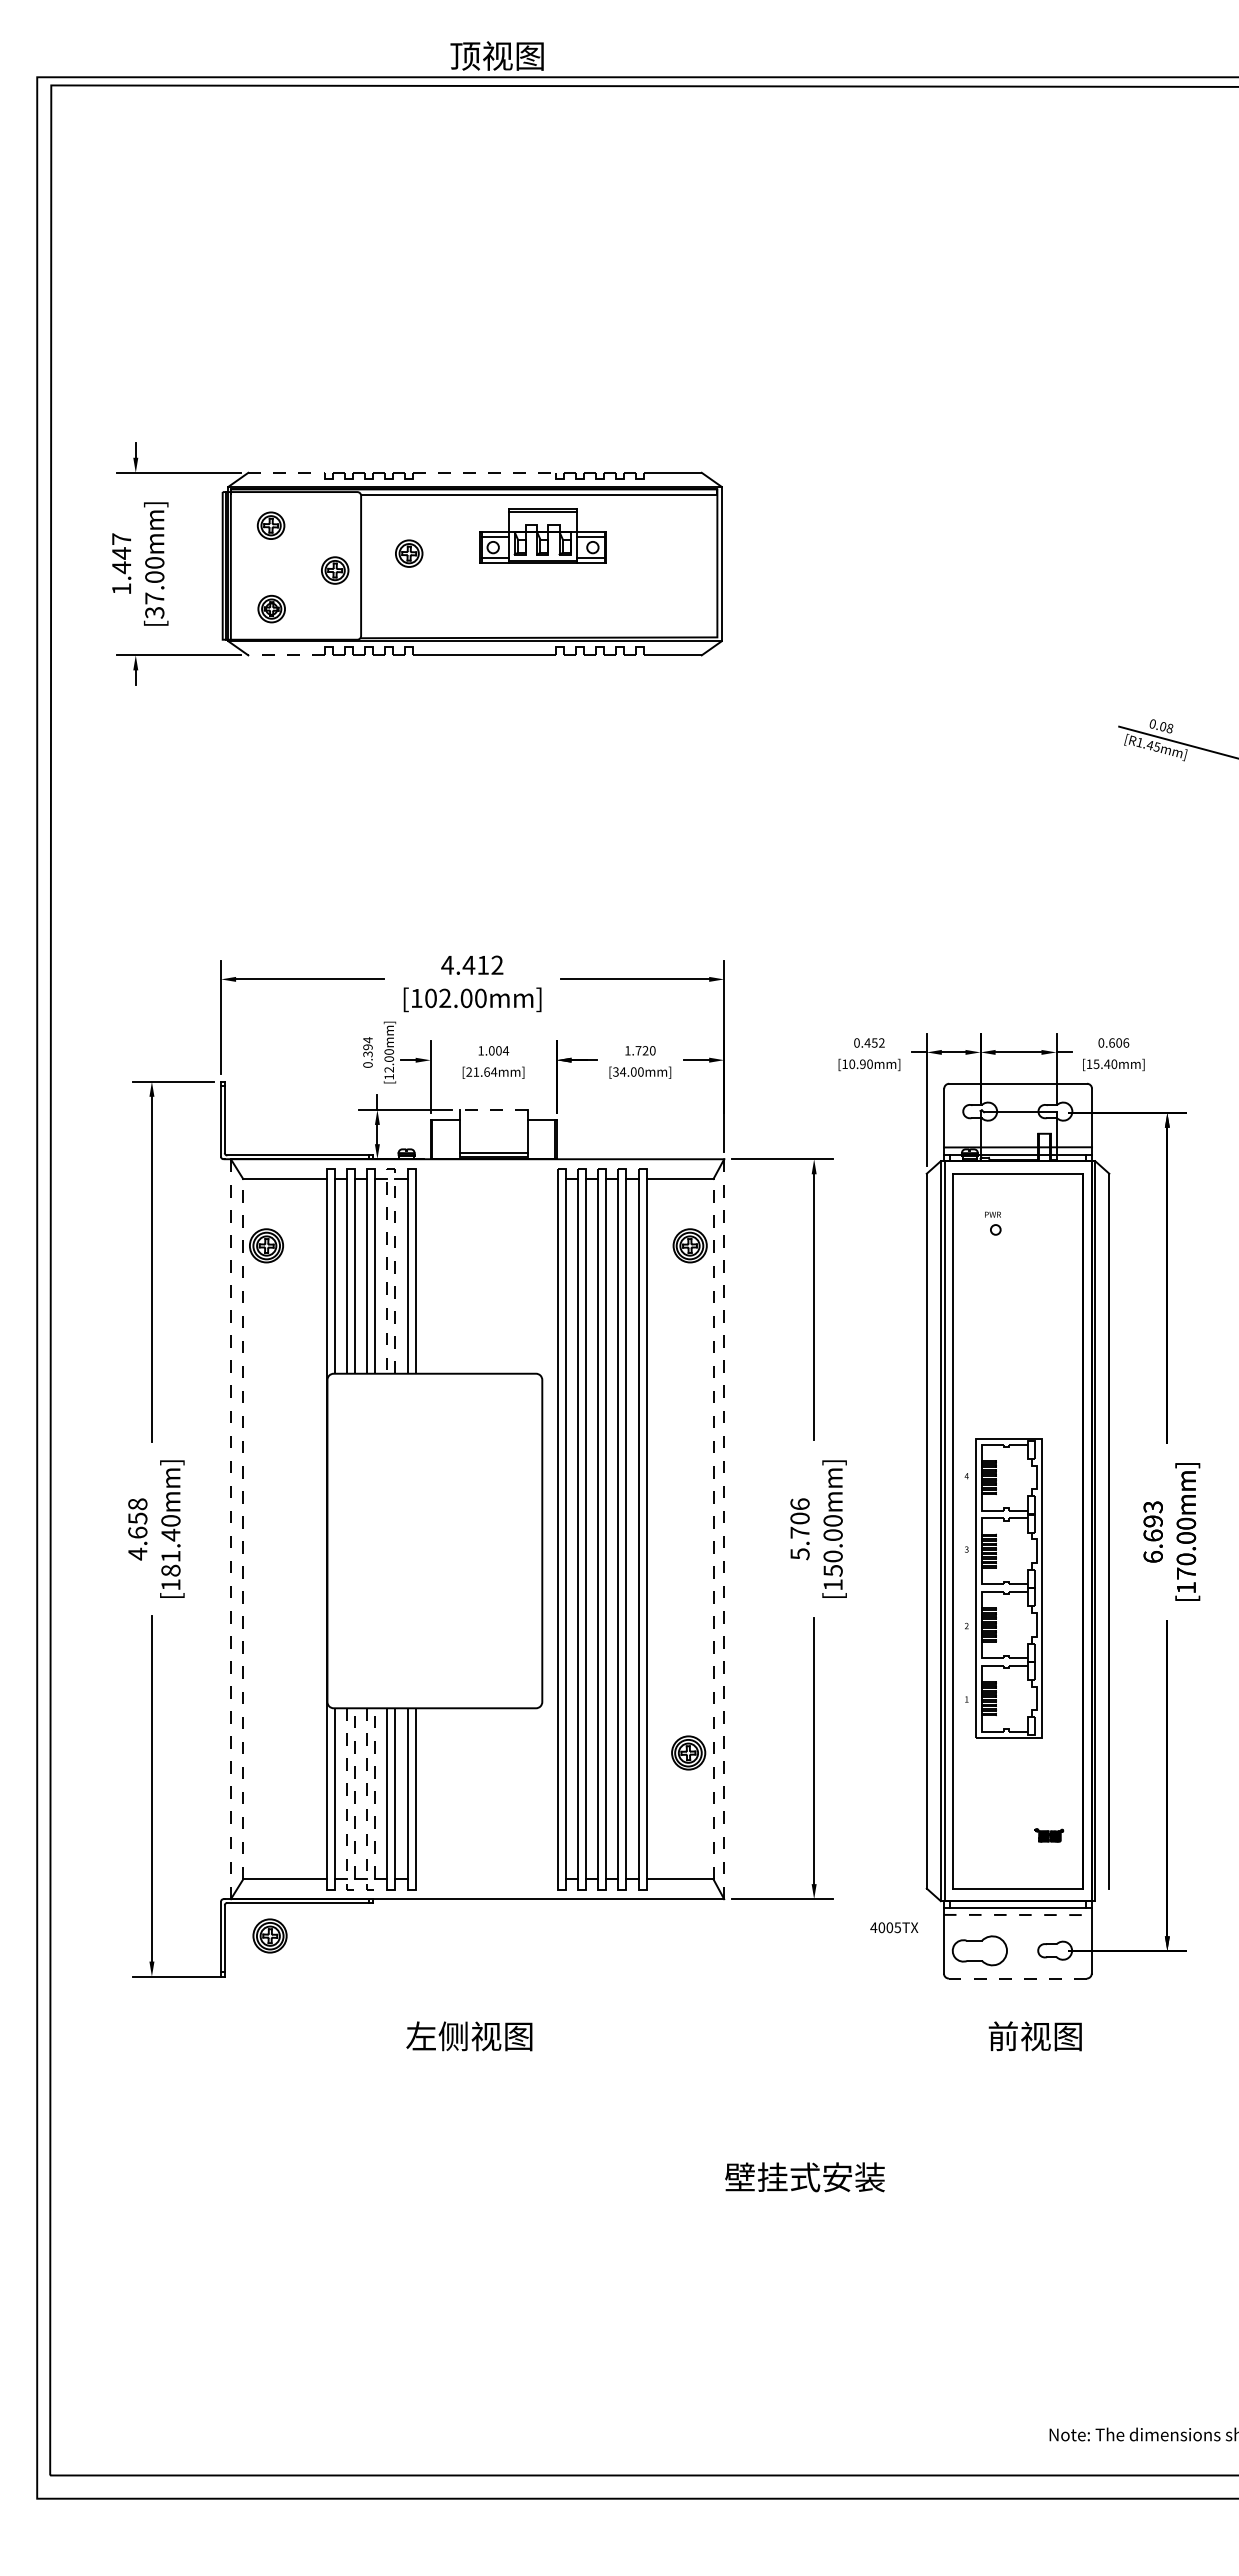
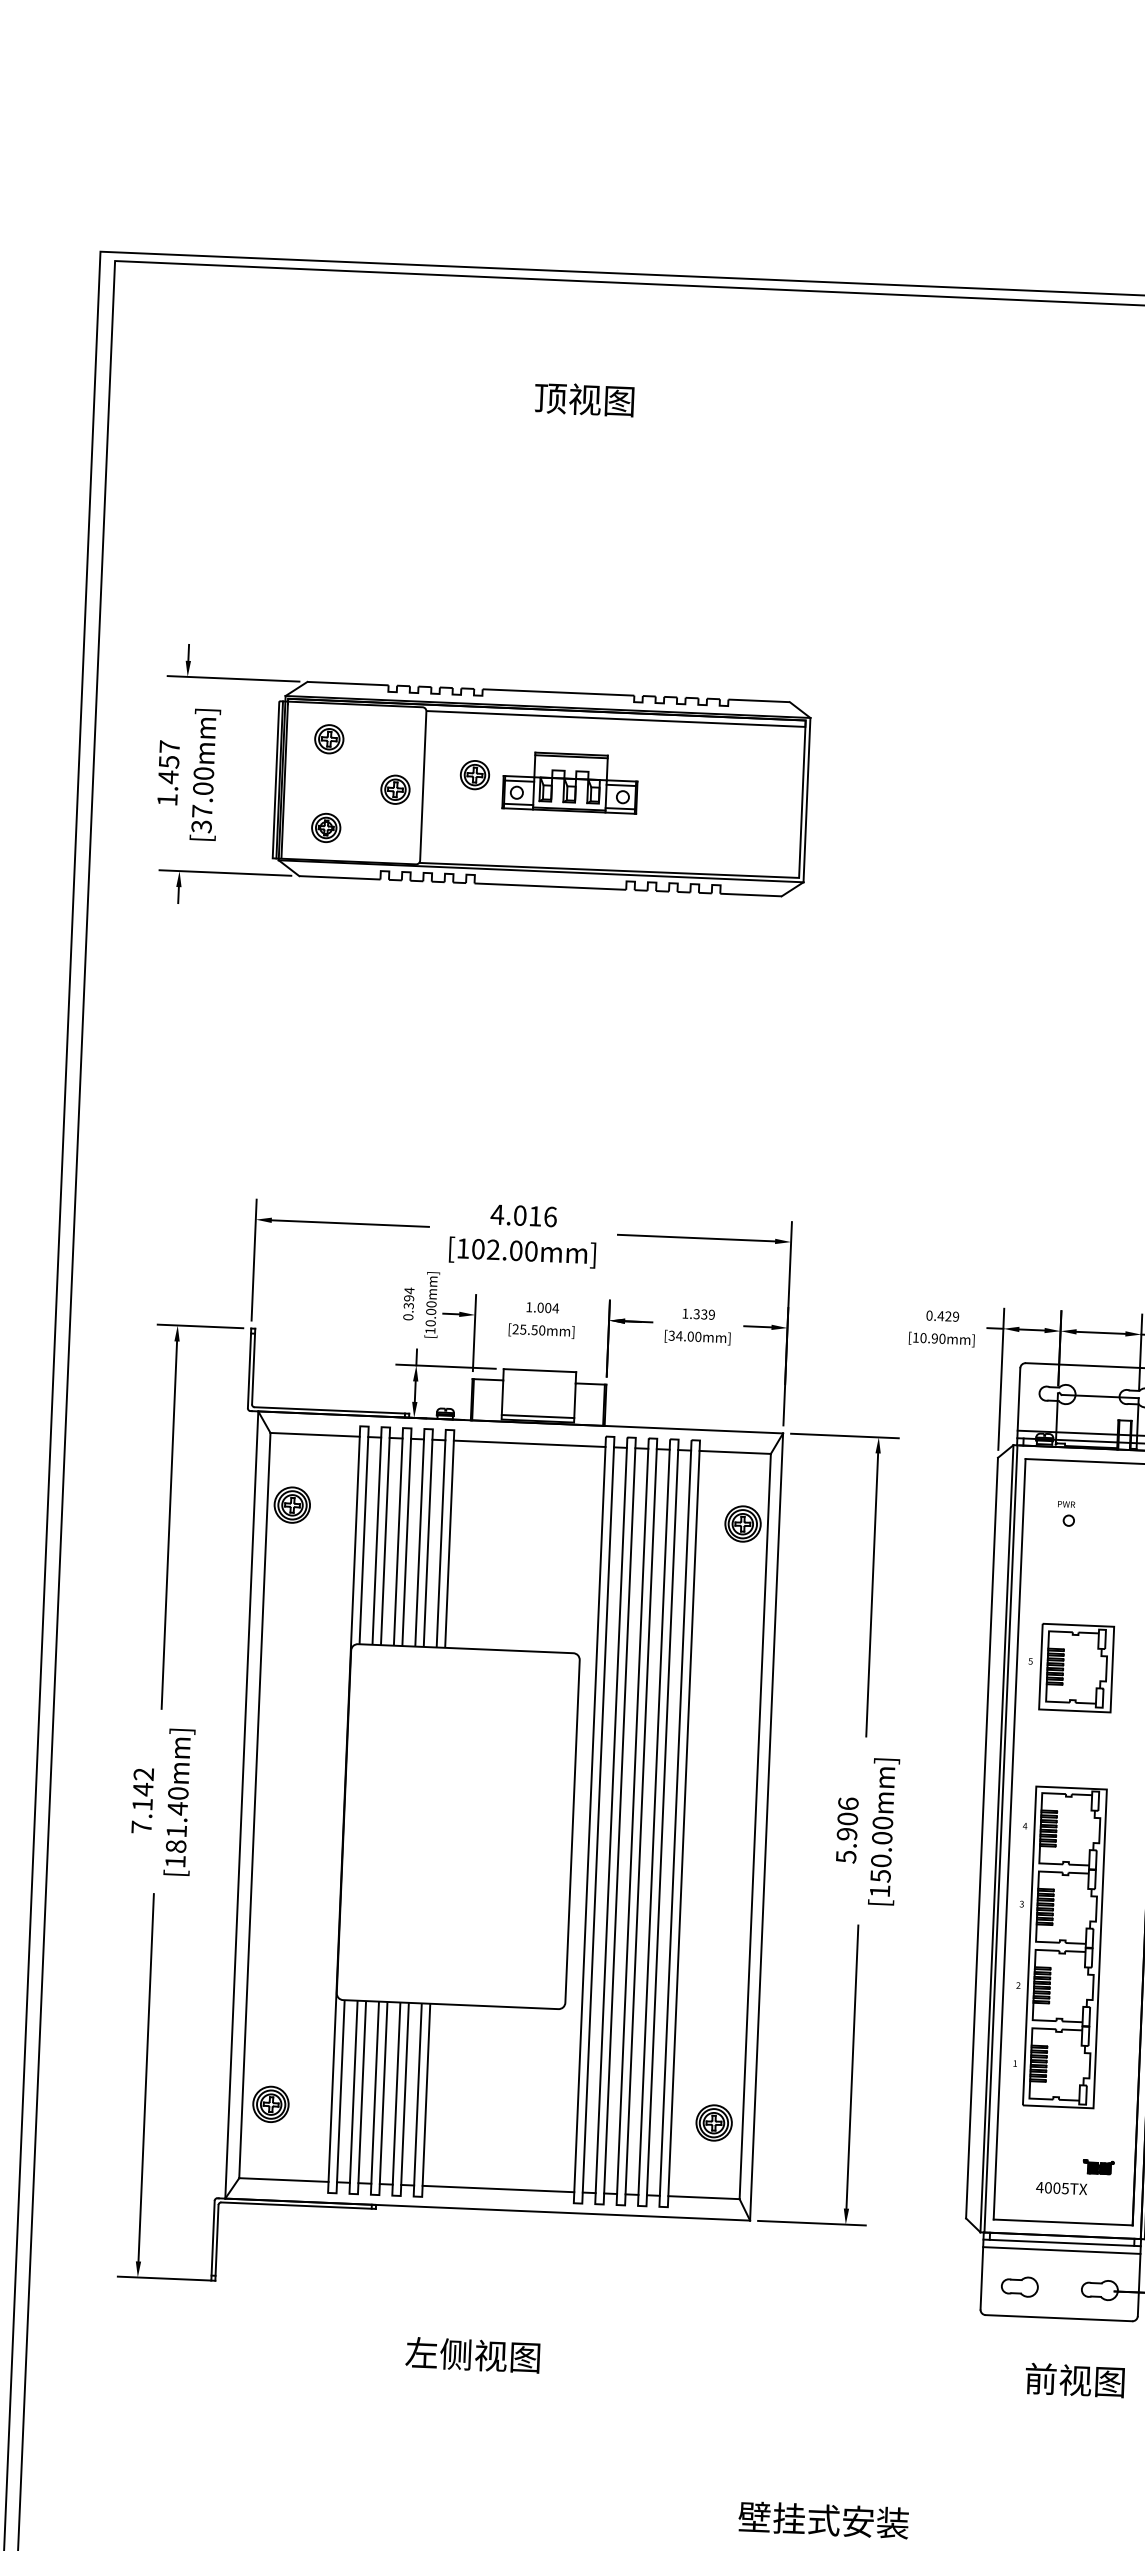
text: (496, 55) -> (583, 399), moved
line: (286, 472) -> (348, 683), dashed -> solid
line: (484, 472) -> (558, 692), dashed -> solid
part: (542, 535) -> (569, 782), moved
text: (121, 553) -> (168, 762), 1.447 -> 1.457
line: (285, 655) -> (338, 877), dashed -> solid
text: (482, 964) -> (534, 1215), 4.412 -> 4.016
text: (877, 1042) -> (951, 1316), 0.452 -> 0.429
text: (645, 1050) -> (704, 1314), 1.720 -> 1.339
text: (389, 1069) -> (431, 1323), [12.00mm] -> [10.00mm]
text: (485, 1071) -> (533, 1329), [21.64mm] -> [25.50mm]
line: (493, 1109) -> (539, 1370), dashed -> solid
line: (391, 1169) -> (428, 1429), dashed -> solid
line: (486, 1178) -> (529, 1443), added
part: (1002, 1367) -> (1069, 1667), added
line: (243, 1528) -> (255, 1804), dashed -> solid
line: (713, 1528) -> (755, 1825), dashed -> solid
text: (137, 1529) -> (142, 1801), 4.658 -> 7.142
line: (230, 1529) -> (241, 1805), dashed -> solid
line: (724, 1529) -> (766, 1827), dashed -> solid
text: (799, 1532) -> (846, 1833), 5.706 -> 5.906
part: (1003, 1588) -> (1059, 1947), moved
part: (688, 1752) -> (714, 2122), moved
line: (486, 1879) -> (498, 2189), added
line: (351, 1889) -> (354, 2193), dashed -> solid
line: (371, 1889) -> (375, 2194), dashed -> solid
line: (1017, 1914) -> (1061, 2249), dashed -> solid
text: (894, 1927) -> (1061, 2188), moved
part: (269, 1935) -> (270, 2103), moved
part: (979, 1950) -> (1019, 2286), size x0.62
line: (1017, 1978) -> (1058, 2318), dashed -> solid

